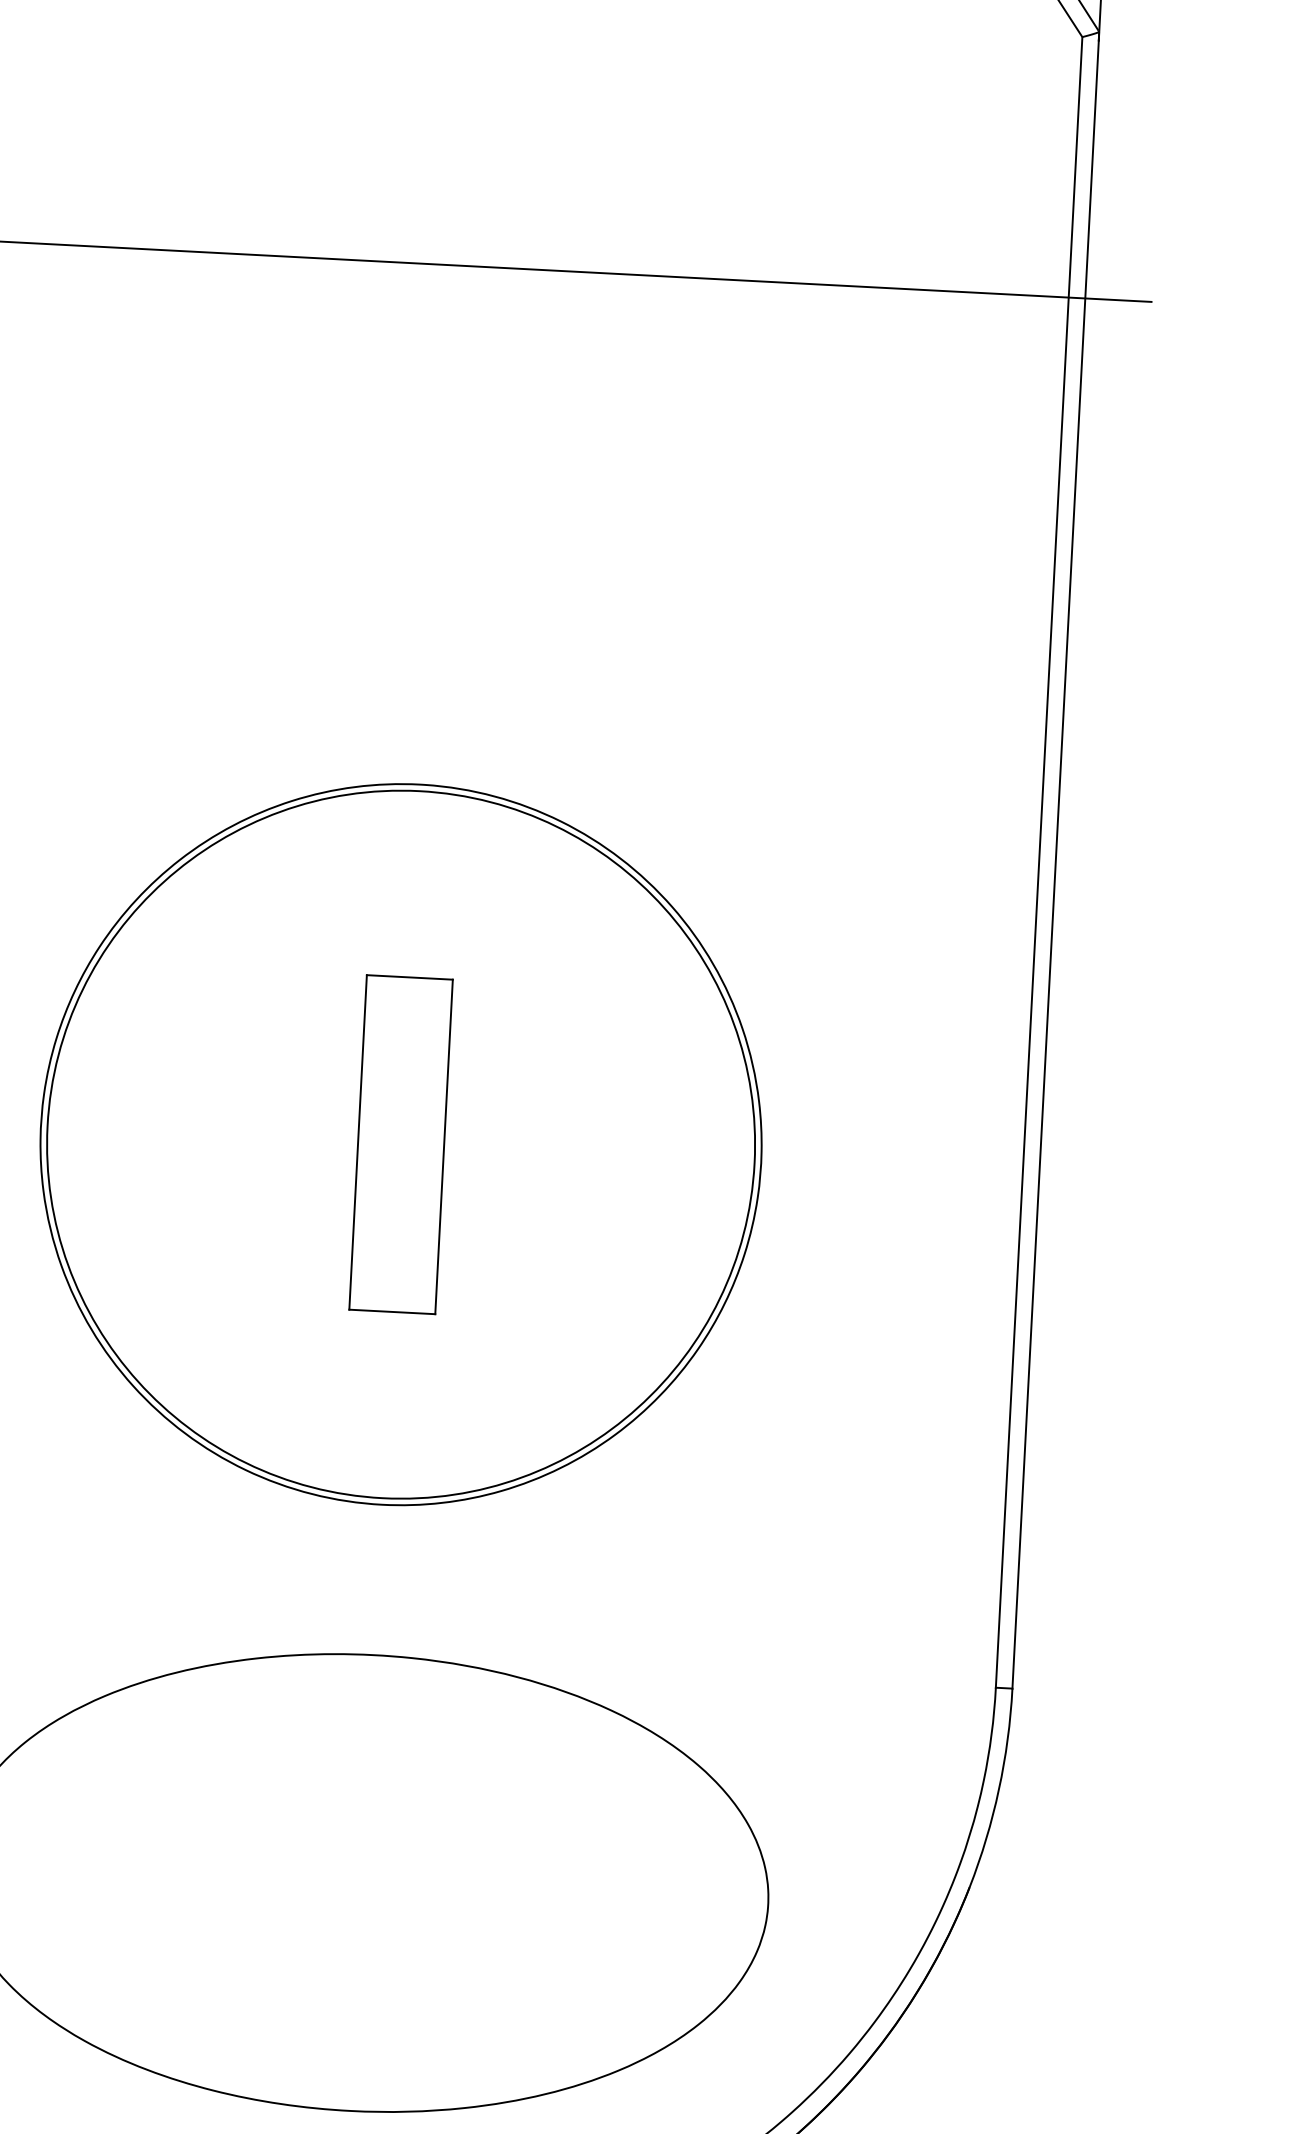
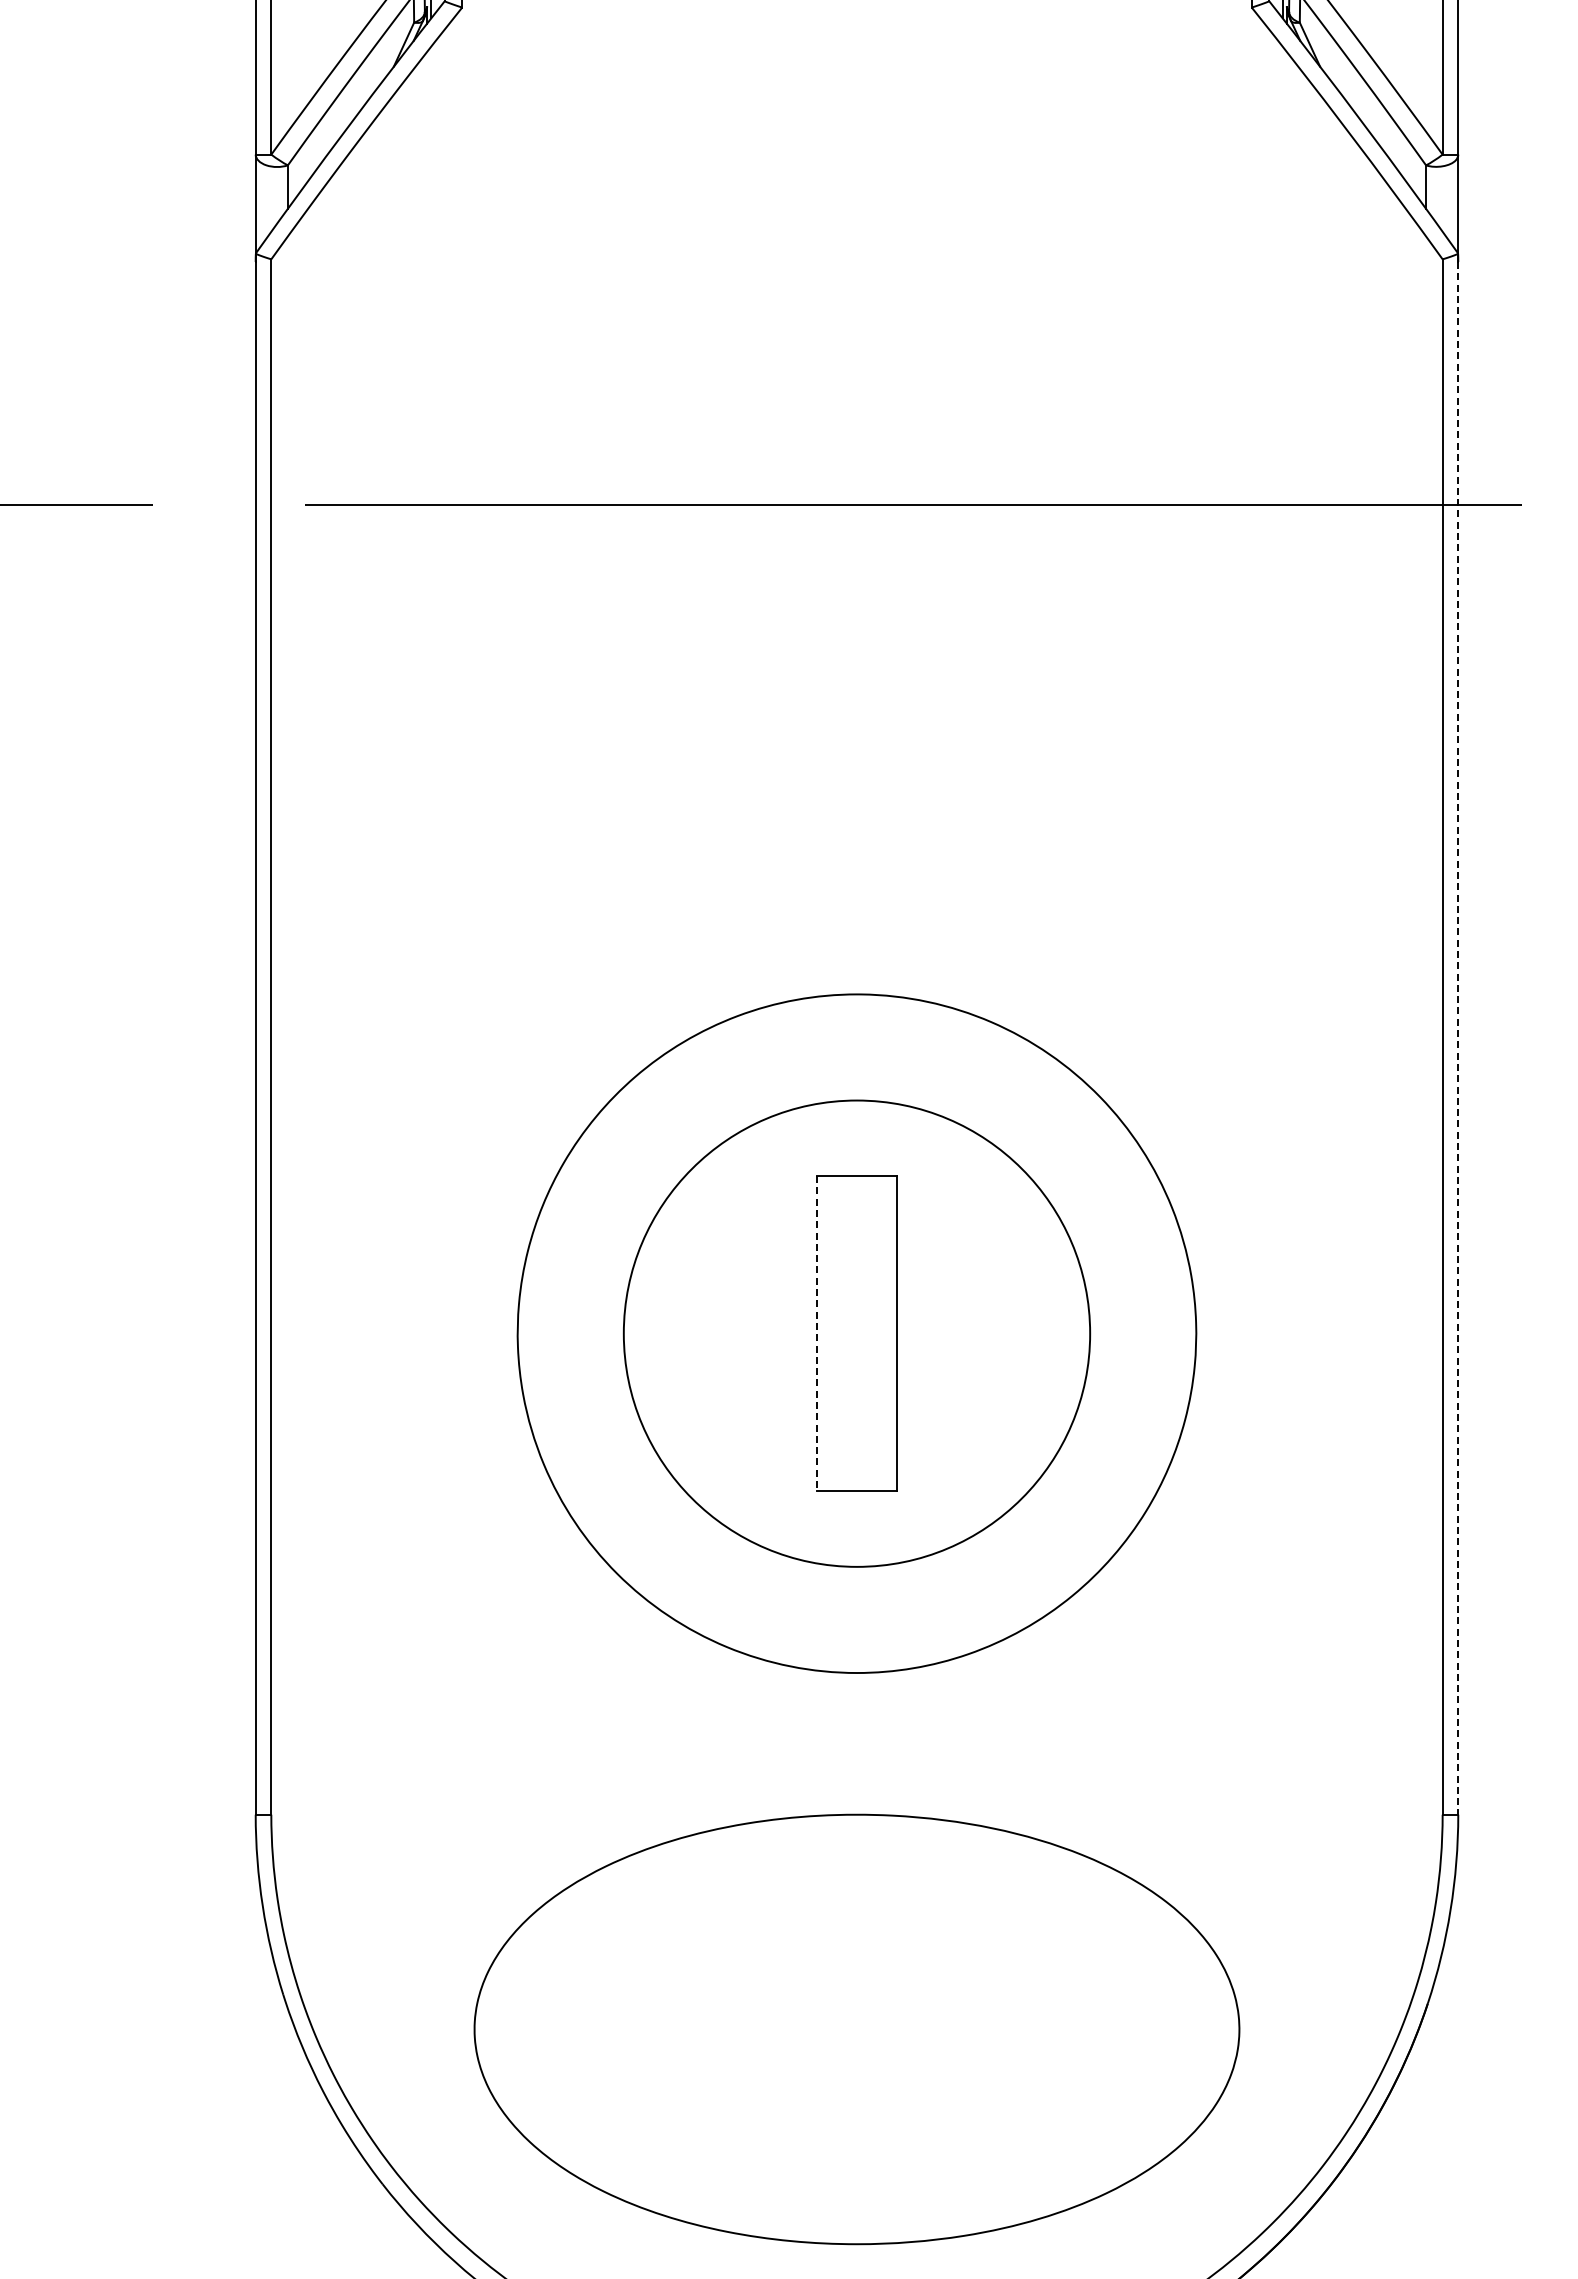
line: (1055, 864) -> (1458, 1038), solid -> dashed
line: (358, 1142) -> (816, 1333), solid -> dashed
circle: (400, 1144) -> (856, 1333), size x0.7

